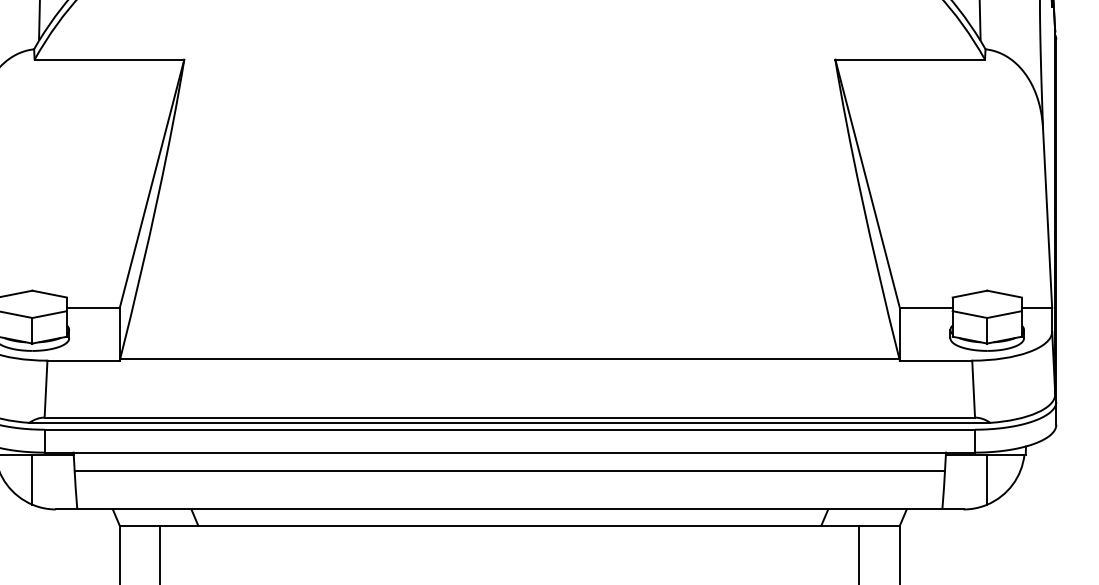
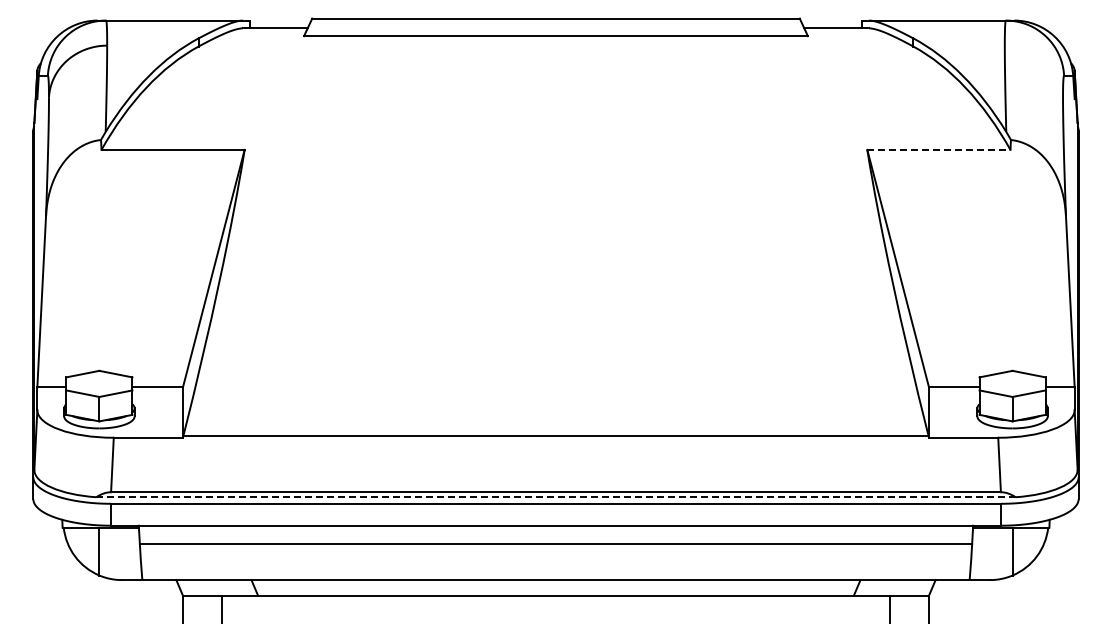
line: (909, 59) -> (938, 149), solid -> dashed
line: (510, 423) -> (556, 497), solid -> dashed

